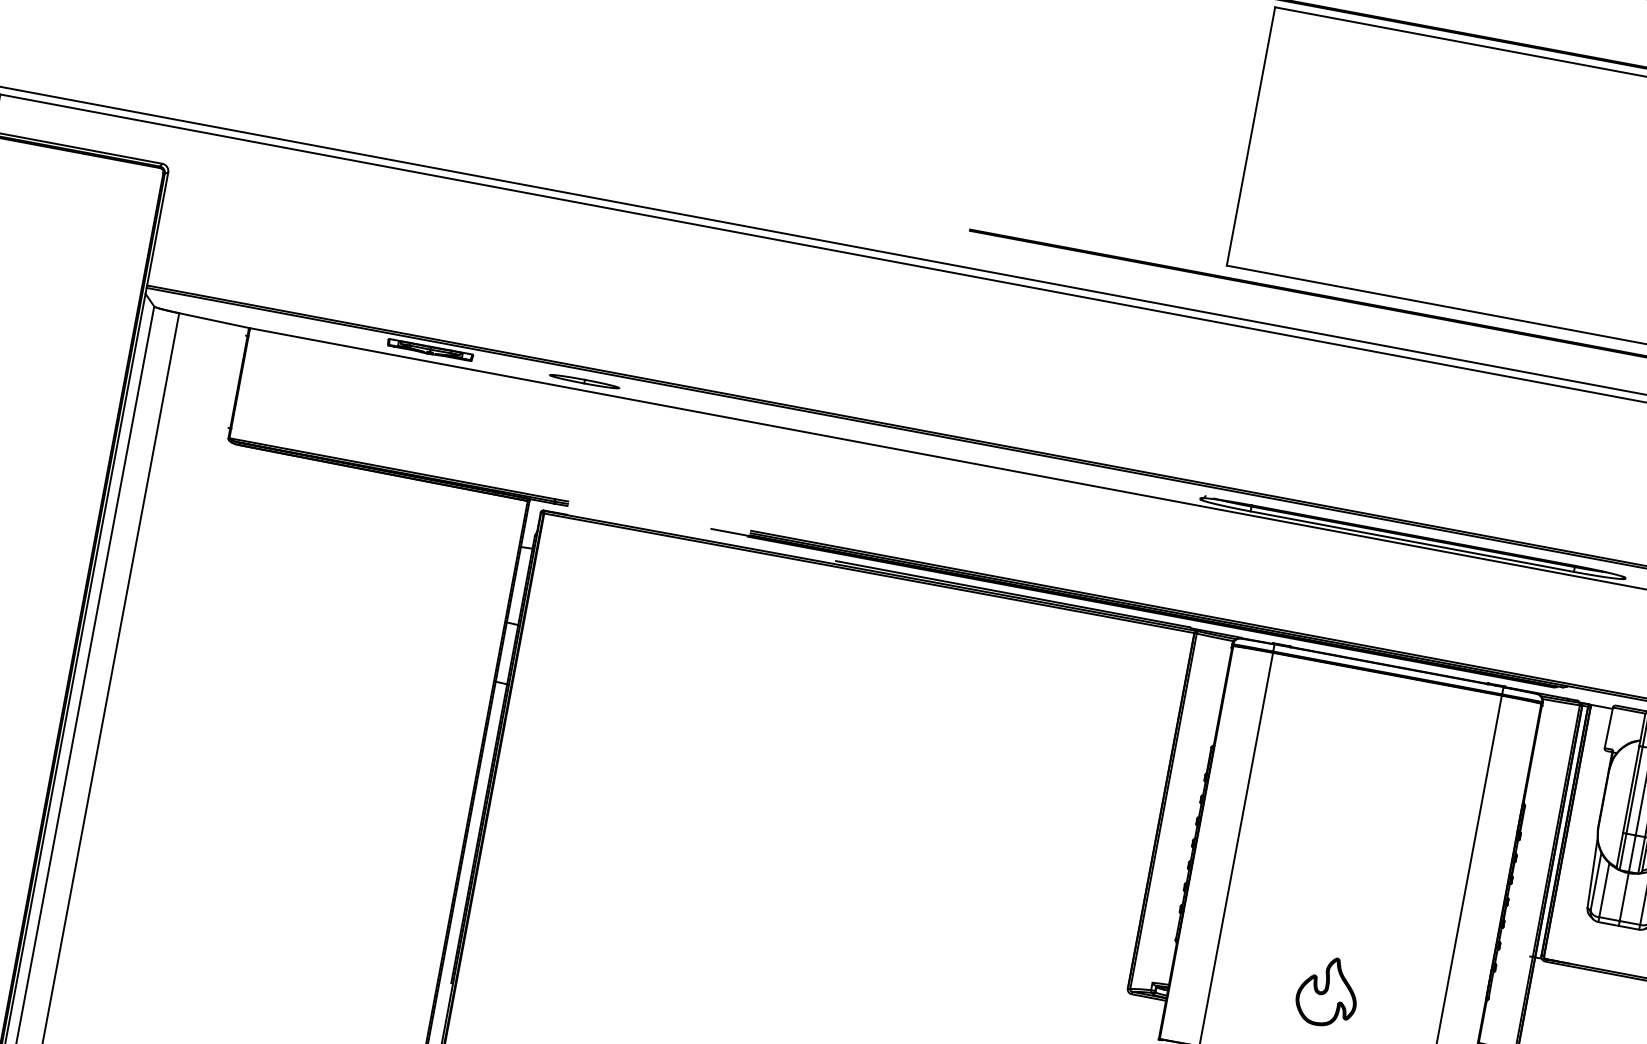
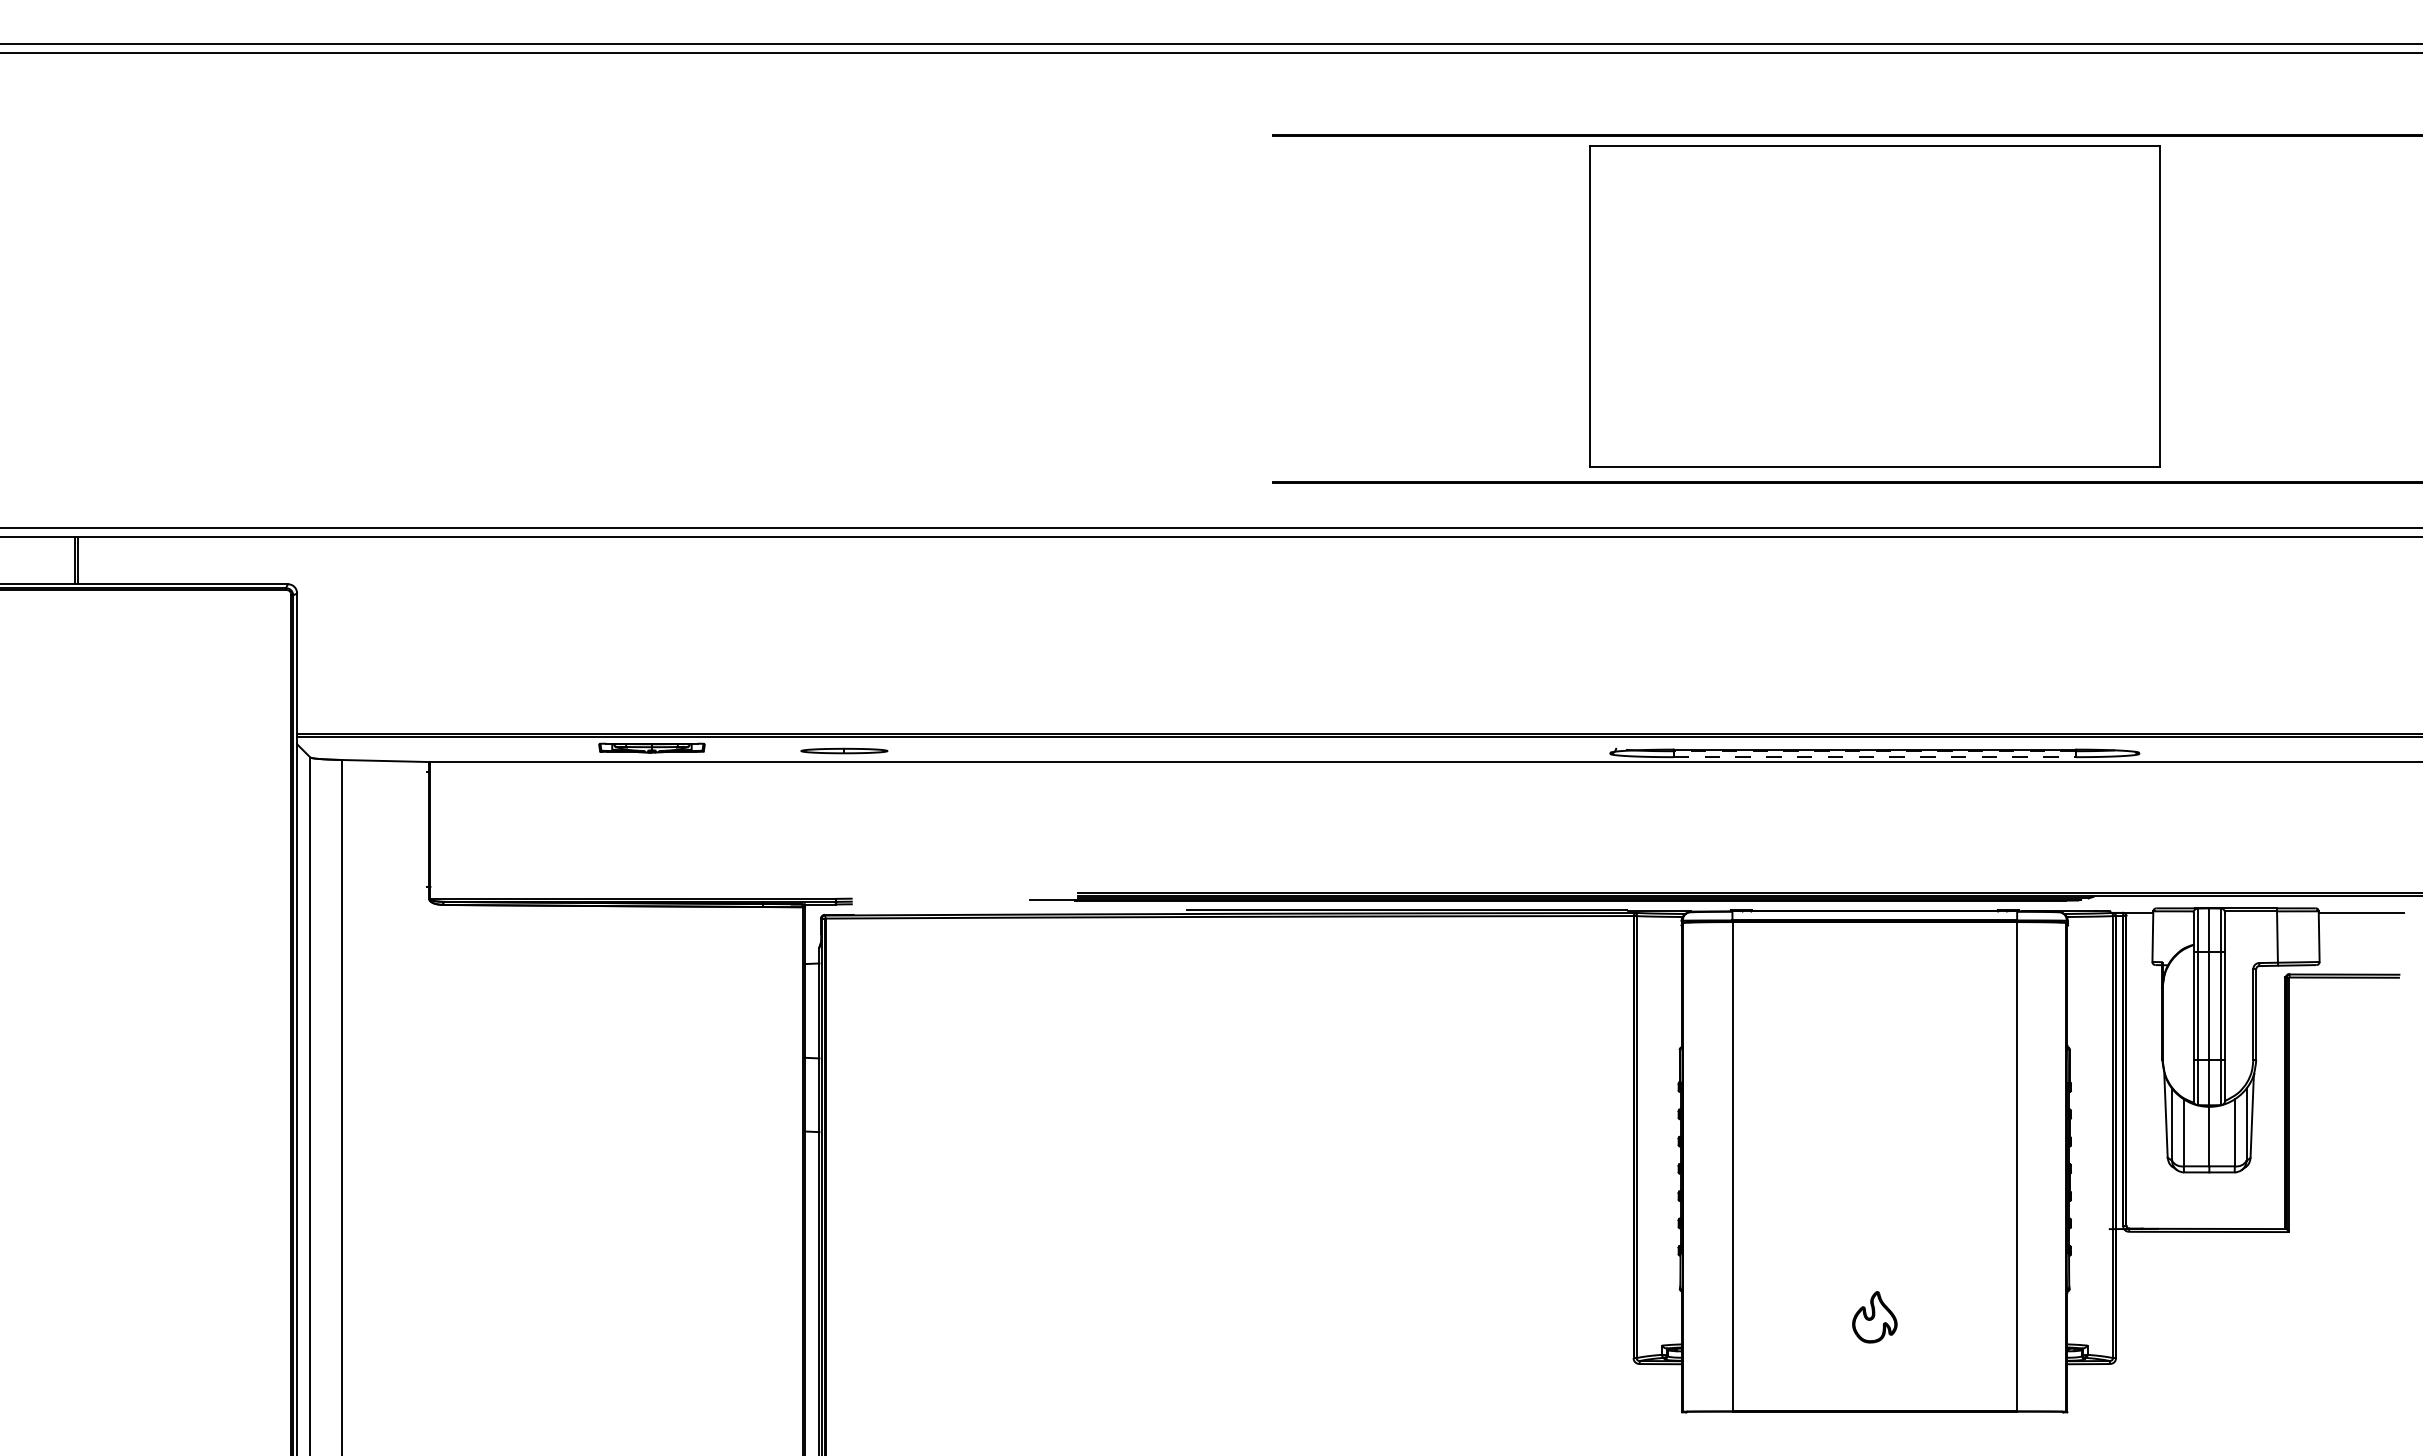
line: (1412, 537) -> (1874, 751), solid -> dashed
line: (1412, 542) -> (1875, 757), solid -> dashed
part: (1327, 992) -> (1874, 1317), size x0.6

